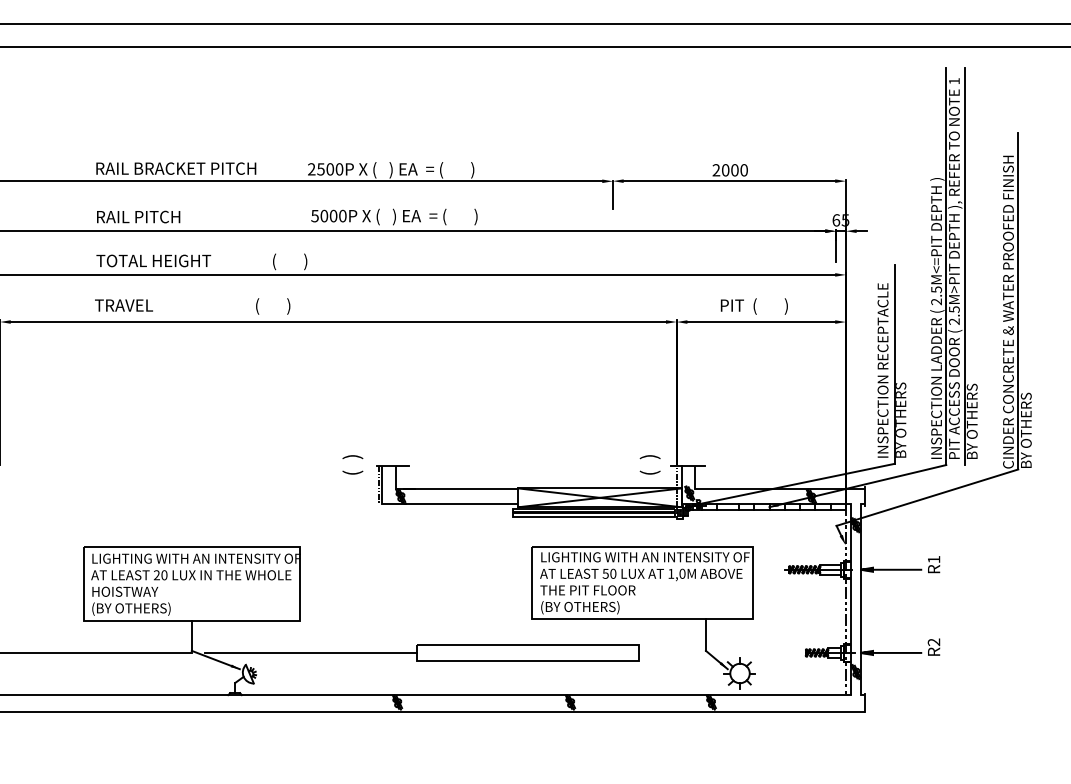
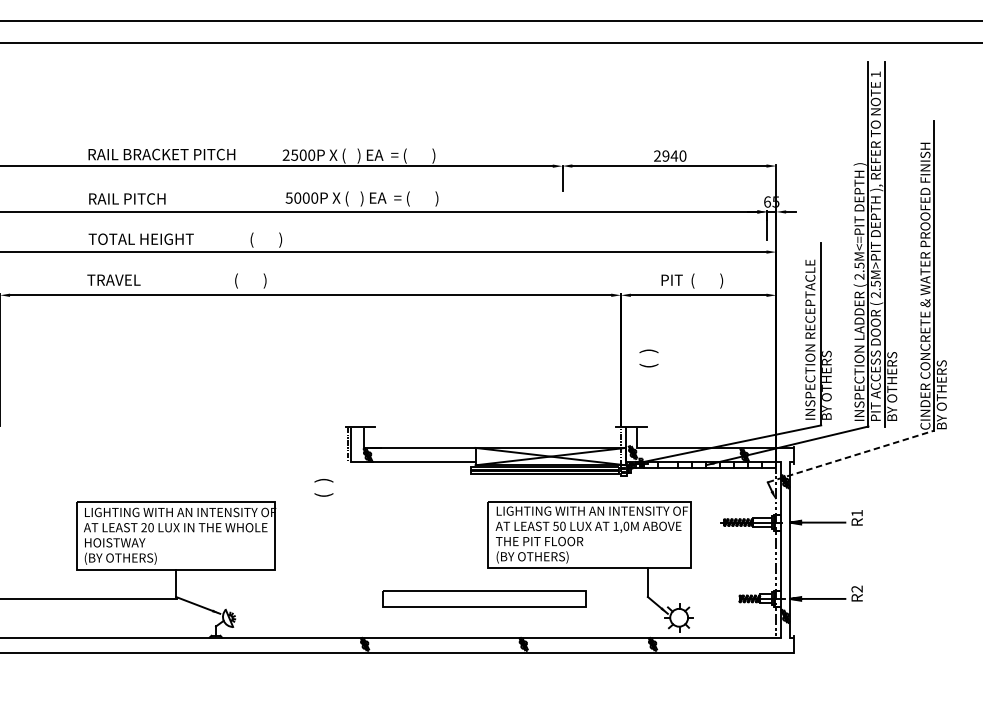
text: (729, 170) -> (669, 156), 2000 -> 2940
text: (352, 464) -> (323, 487), moved
text: (649, 464) -> (648, 358), moved
line: (927, 497) -> (851, 456), solid -> dashed
line: (310, 652) -> (285, 598), removed

